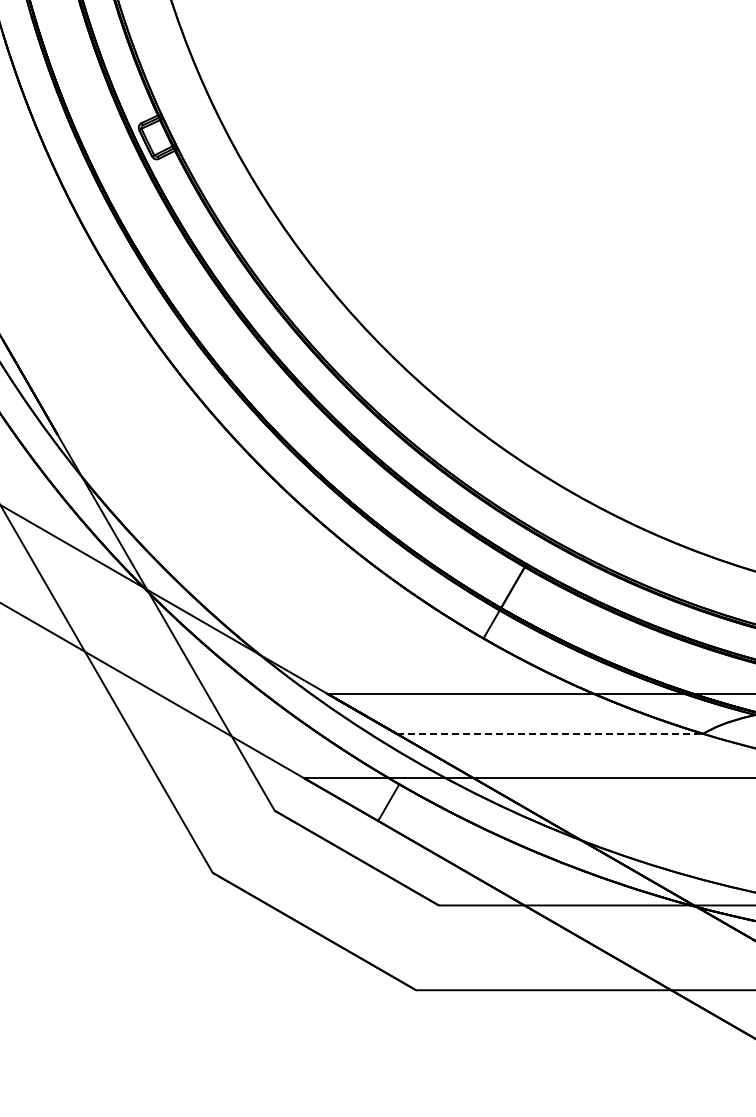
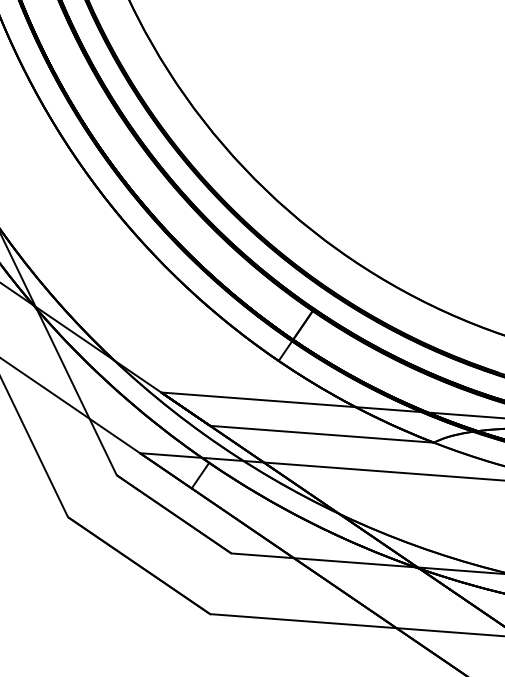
line: (550, 733) -> (322, 434), dashed -> solid

